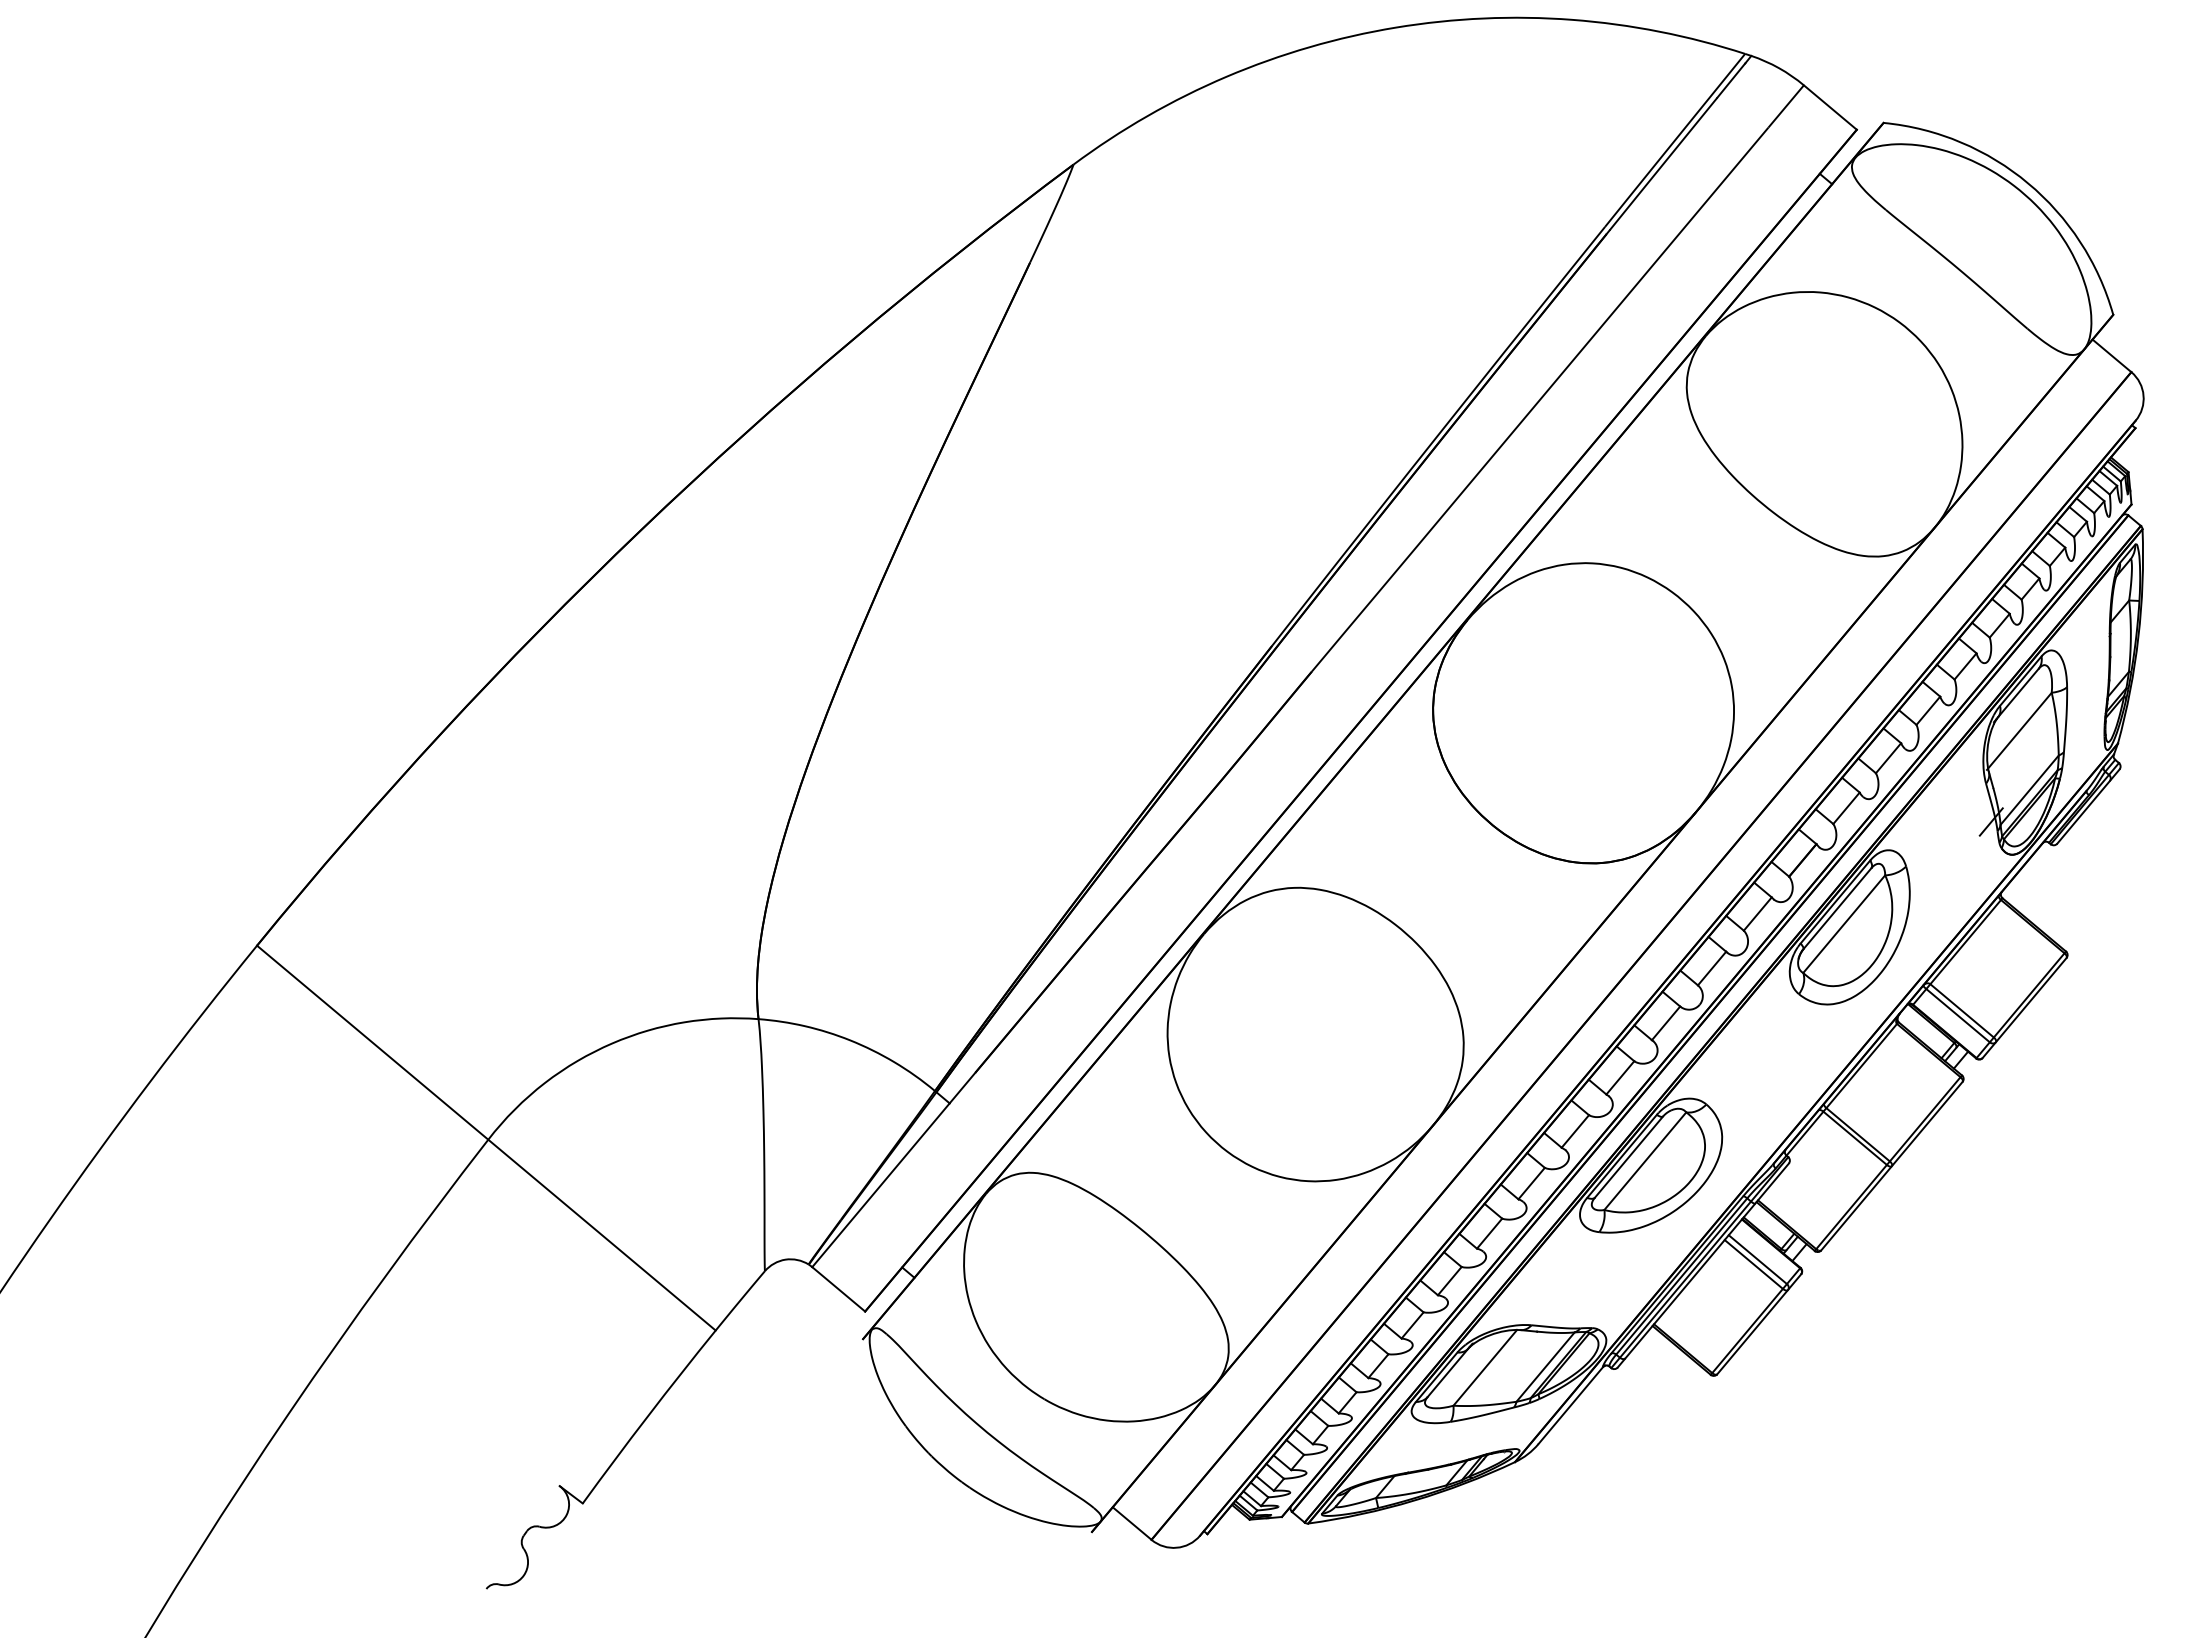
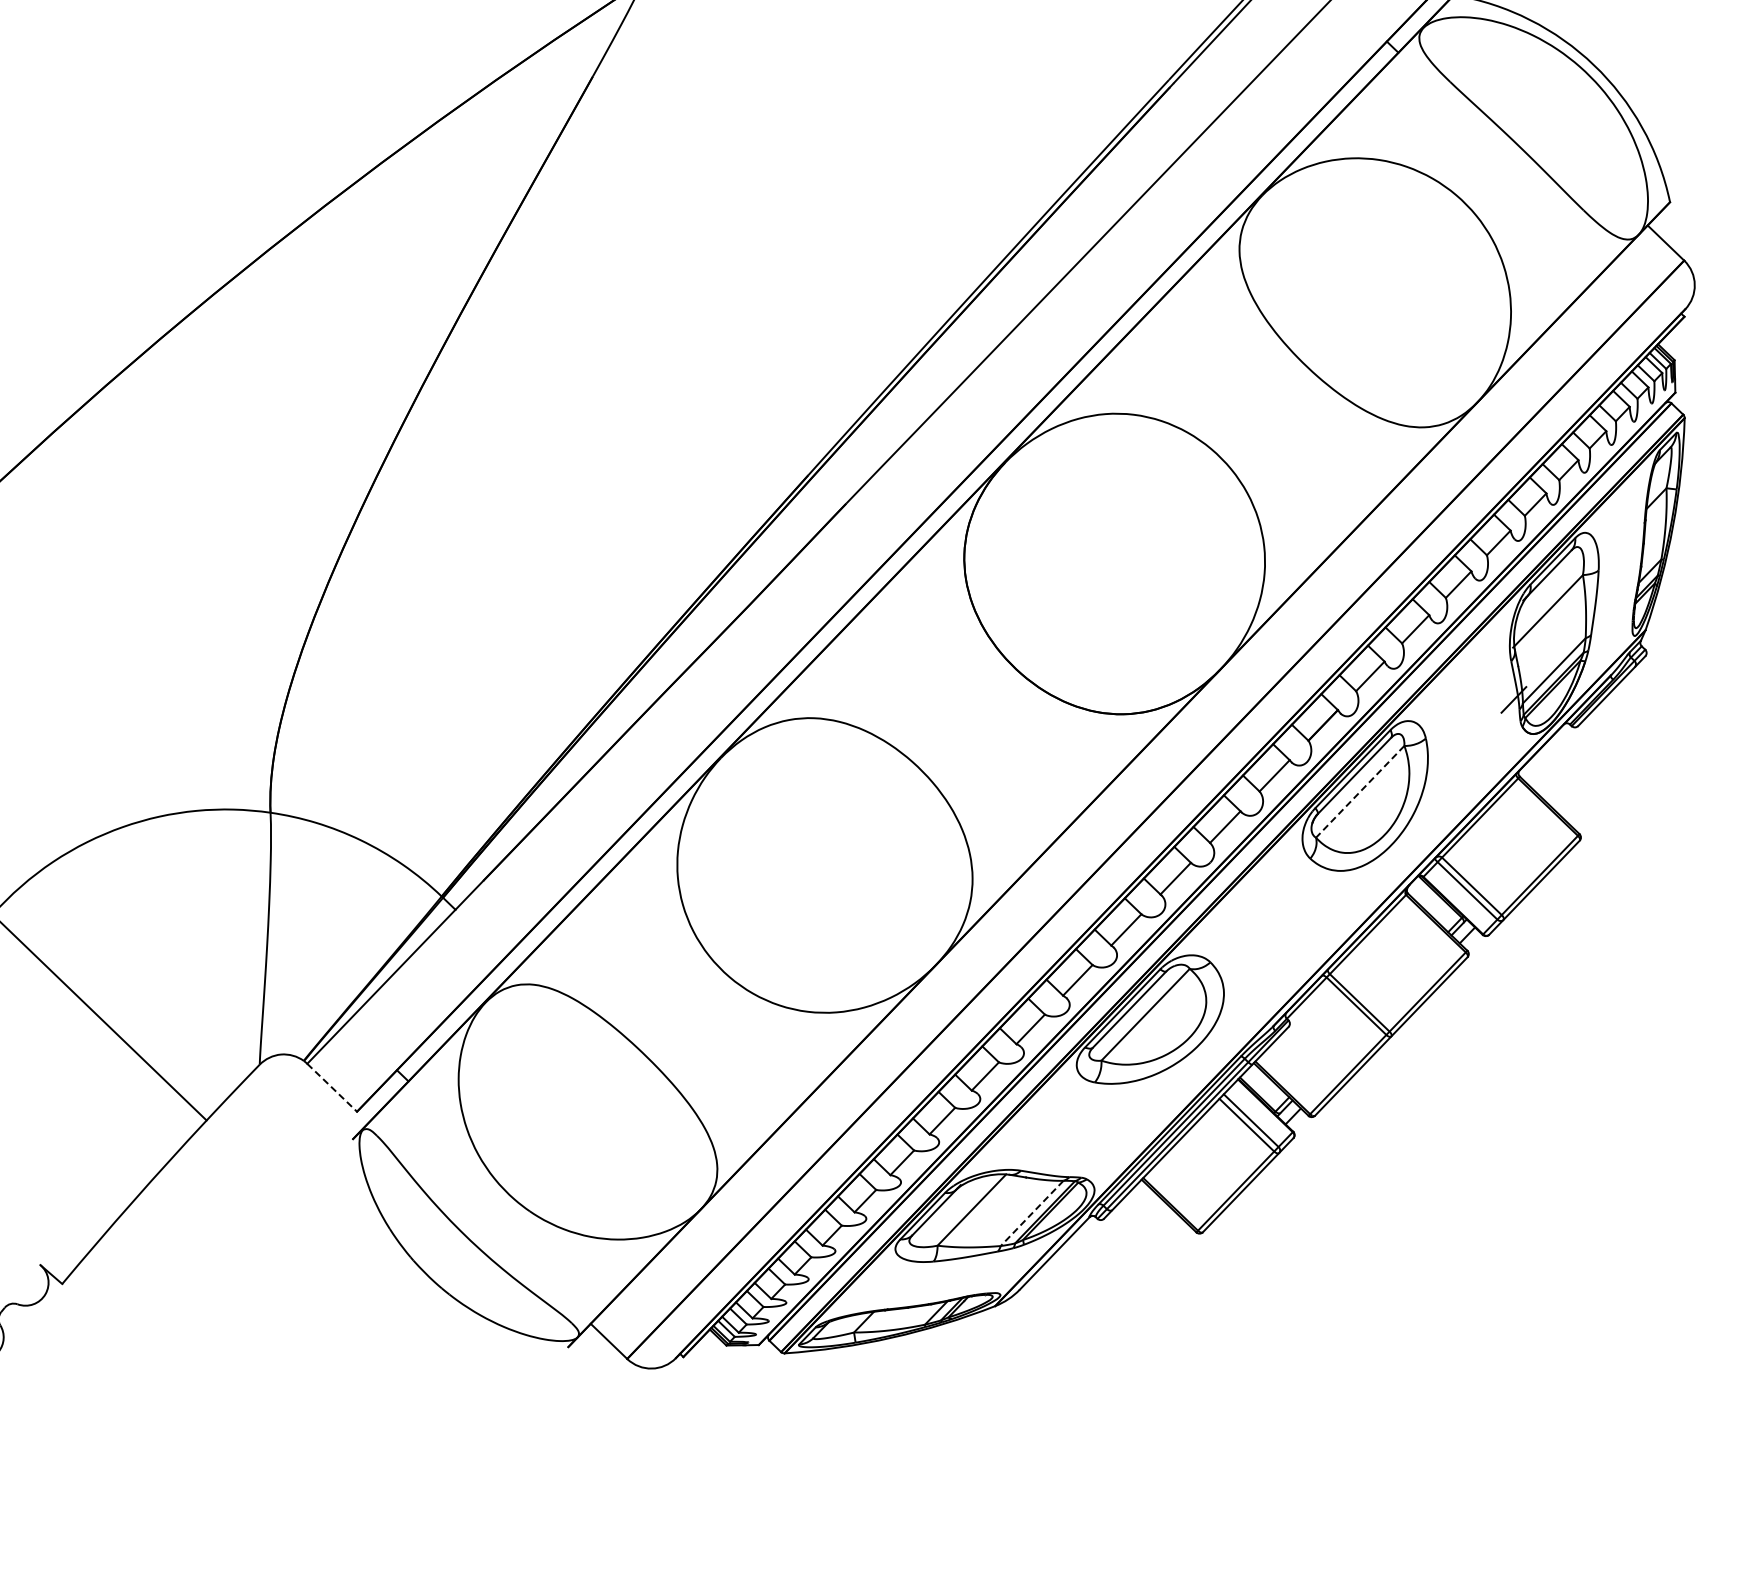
line: (1844, 924) -> (1360, 792), solid -> dashed
line: (838, 1289) -> (331, 1087), solid -> dashed
line: (1545, 1367) -> (1032, 1213), solid -> dashed

